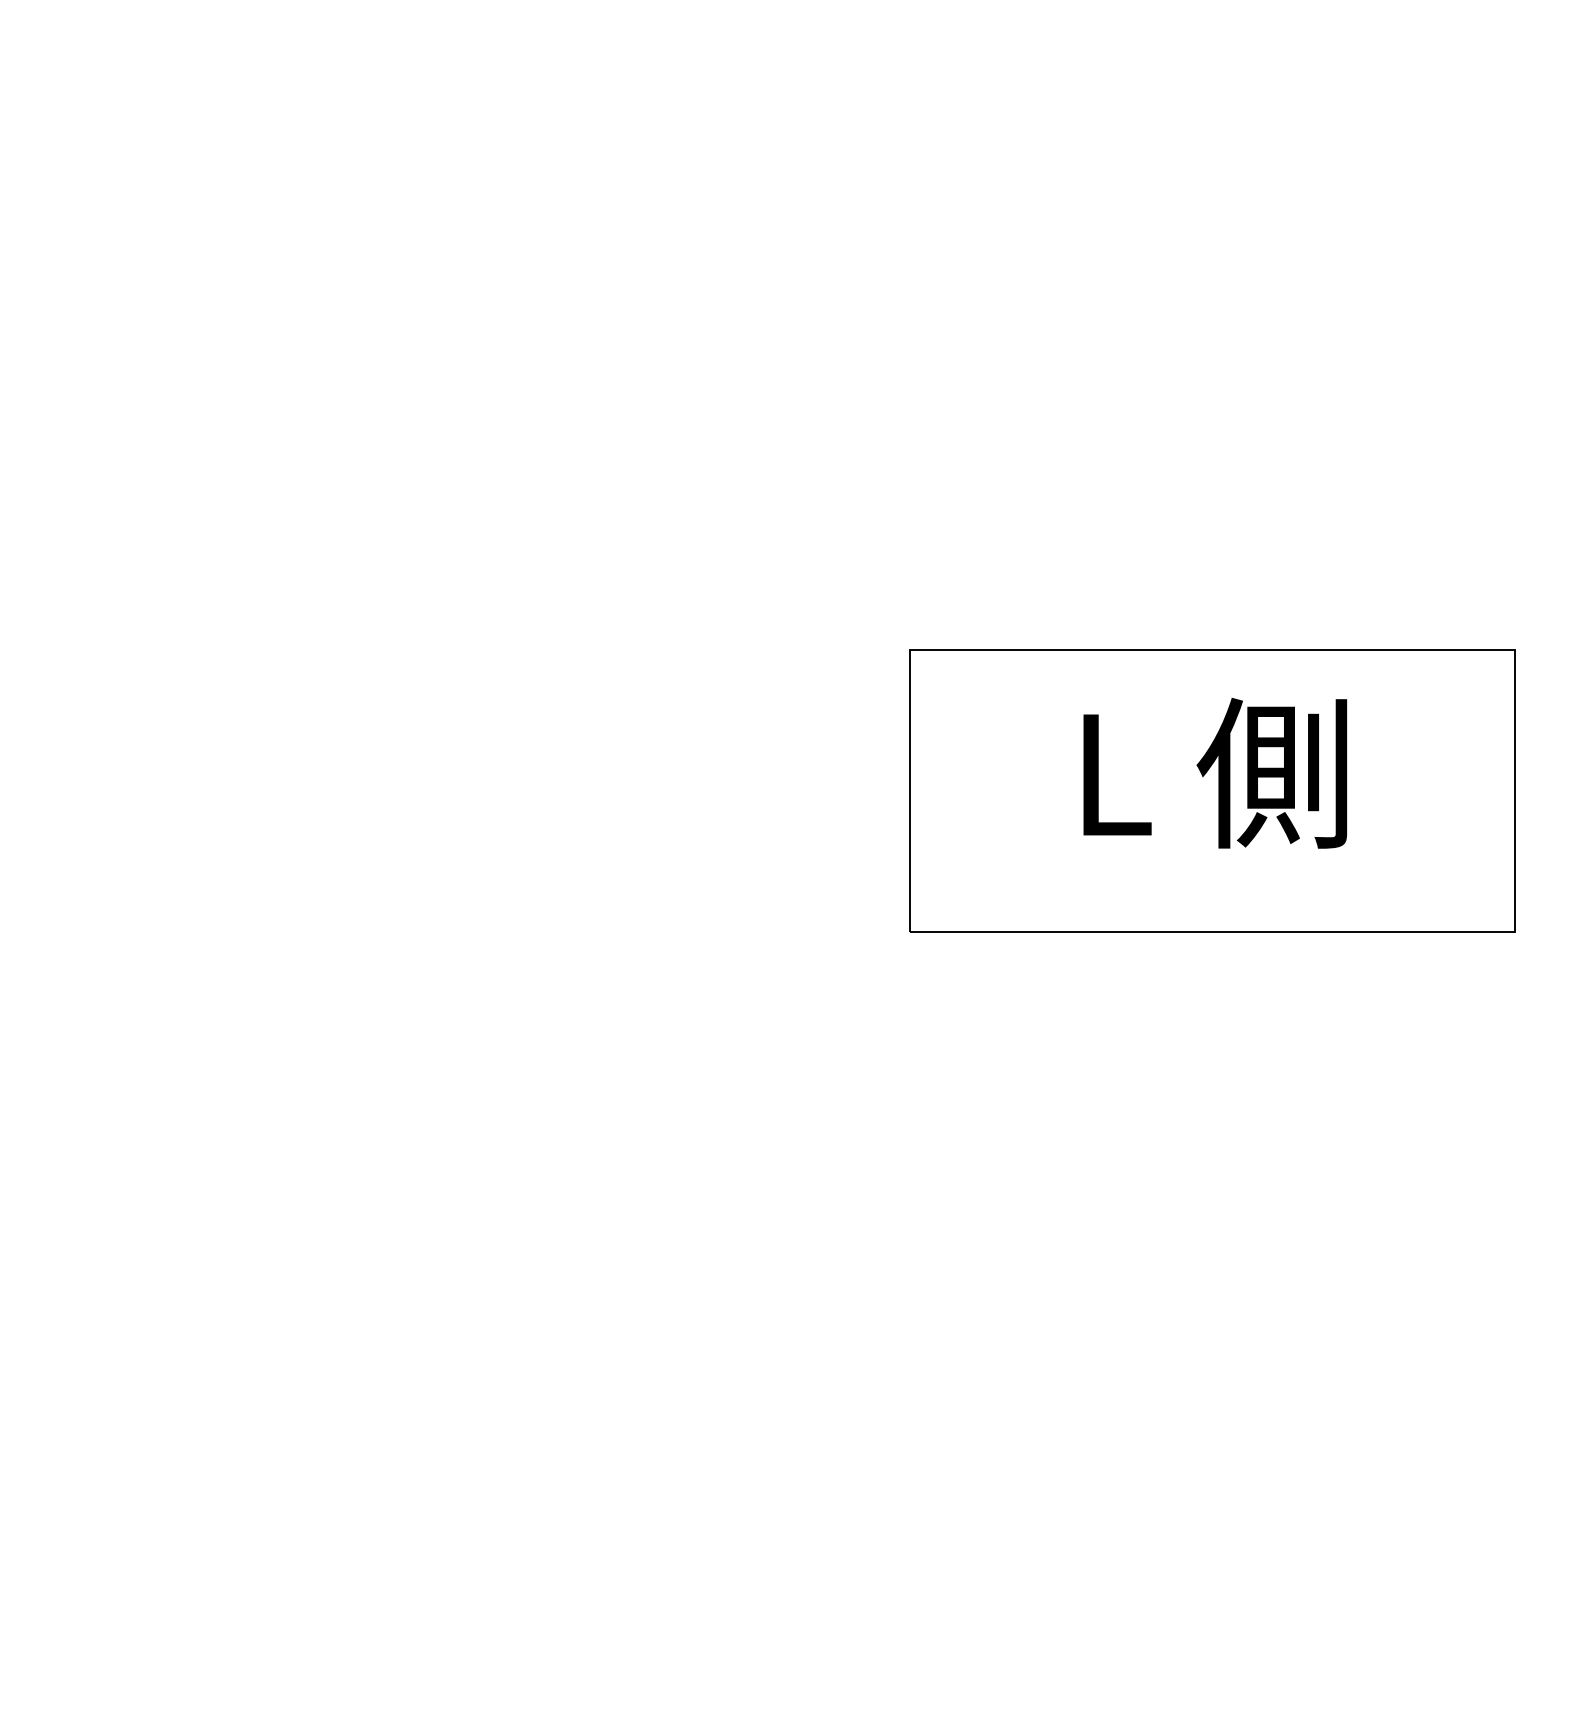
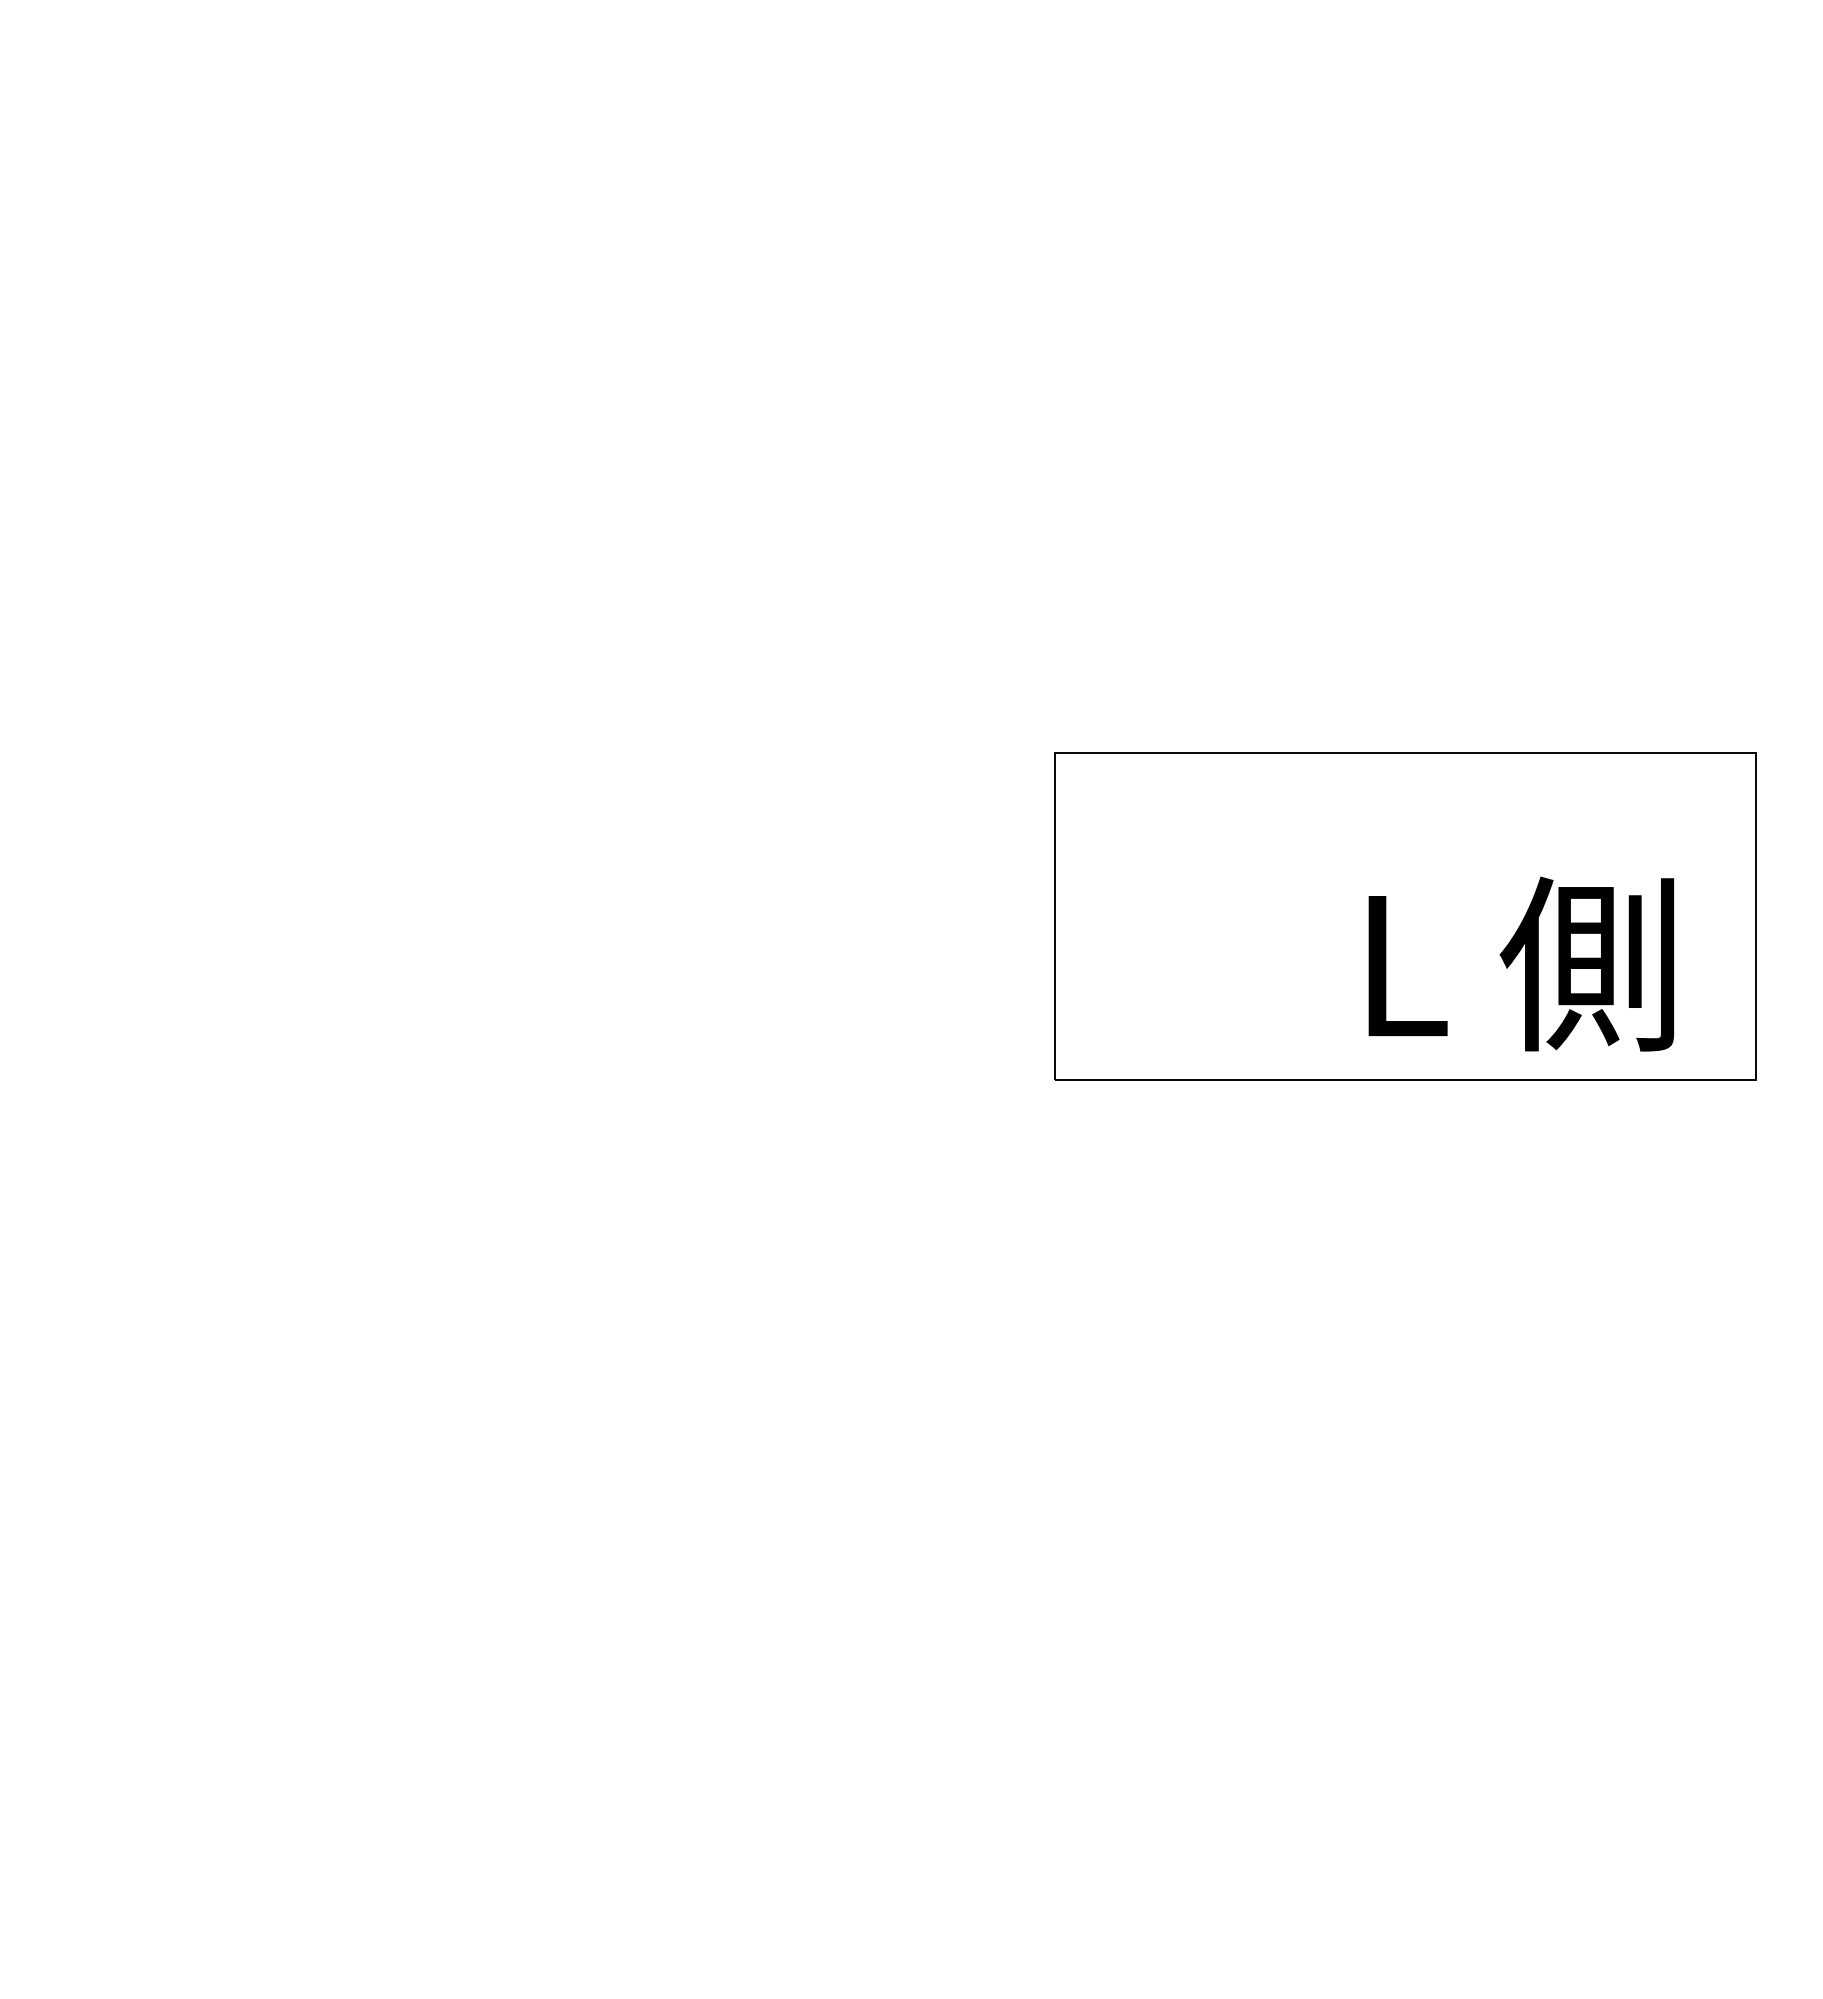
text: (1215, 772) -> (1521, 963), moved

